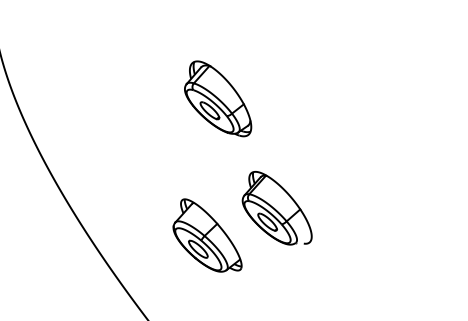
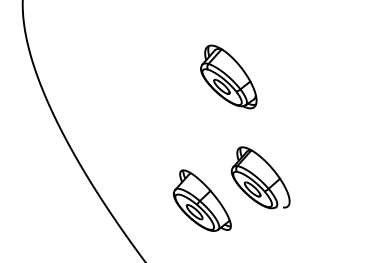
part: (218, 98) -> (229, 76), moved

